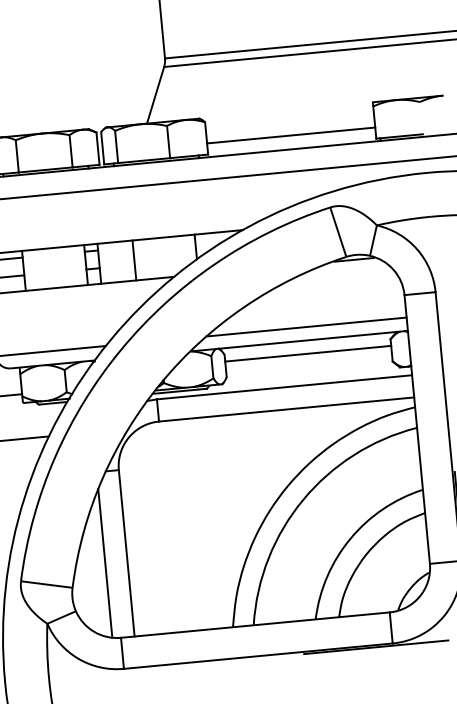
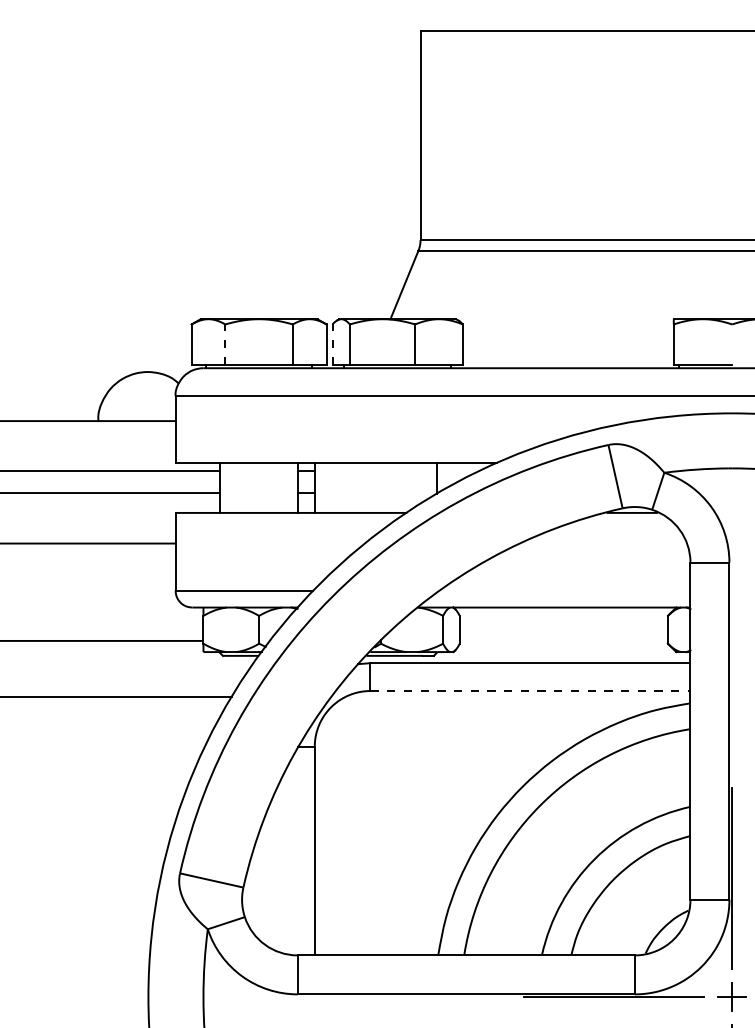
line: (290, 135) -> (567, 350), removed
line: (102, 148) -> (332, 344), solid -> dashed
line: (17, 156) -> (225, 344), solid -> dashed
line: (134, 260) -> (358, 487), removed
line: (306, 326) -> (564, 590), removed
line: (307, 353) -> (563, 624), removed
line: (286, 409) -> (530, 691), solid -> dashed
line: (104, 562) -> (286, 860), removed

